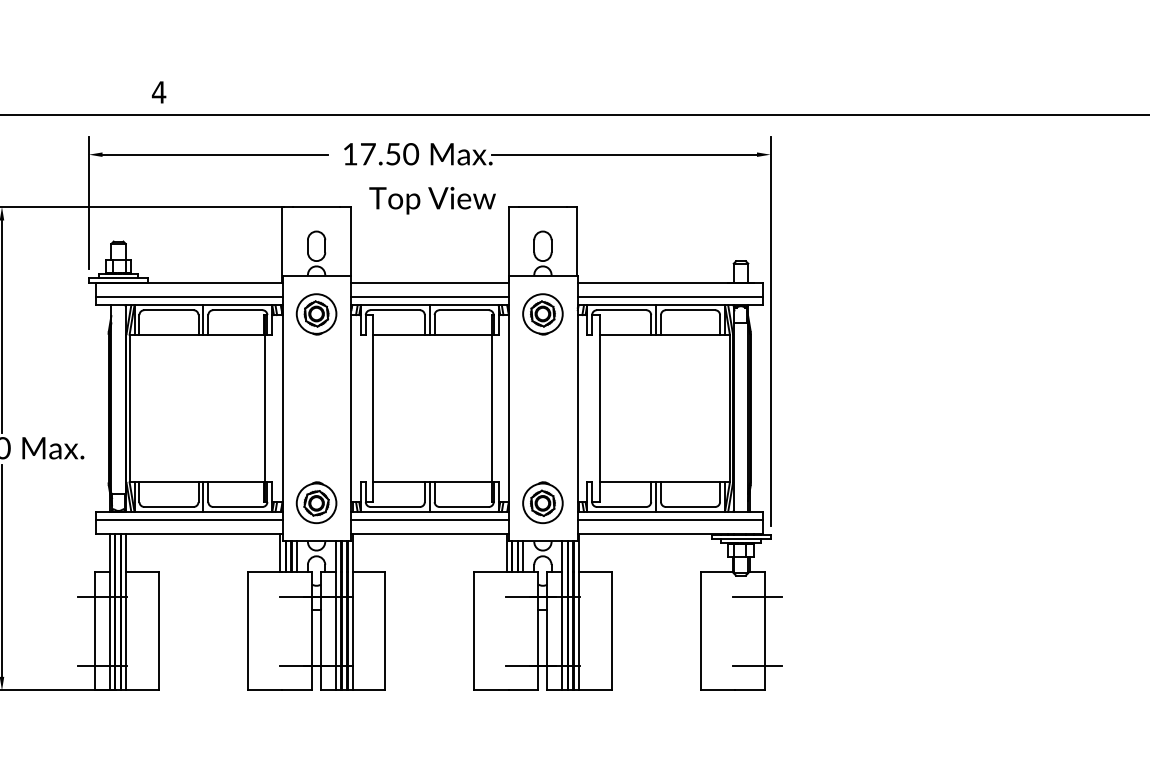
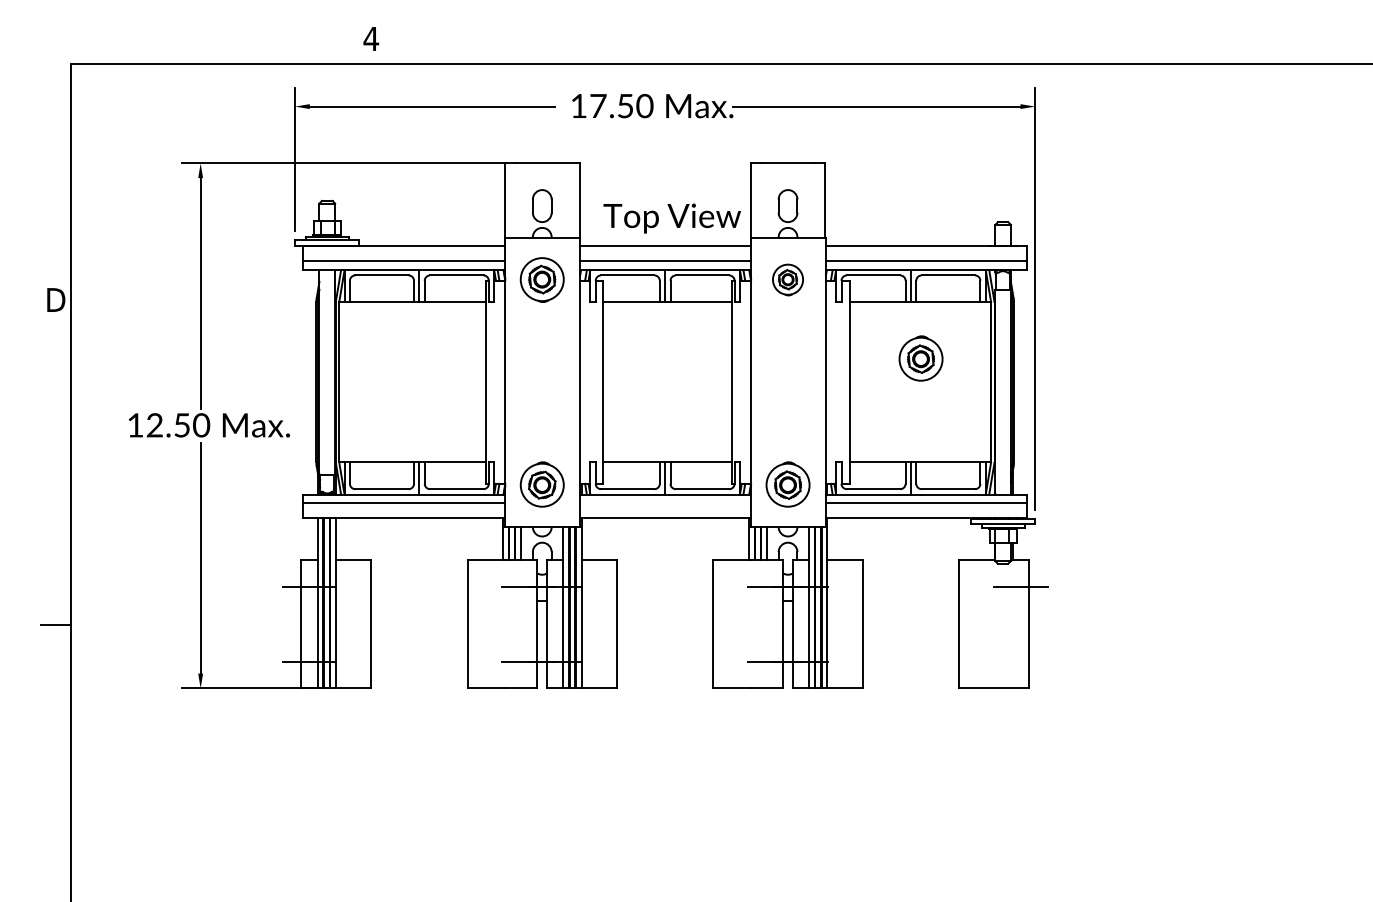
text: (431, 200) -> (671, 218), moved
part: (542, 313) -> (787, 279), size x0.7
part: (664, 386) -> (920, 358), added
line: (430, 520) -> (665, 503), removed
line: (756, 665) -> (1020, 661), removed

